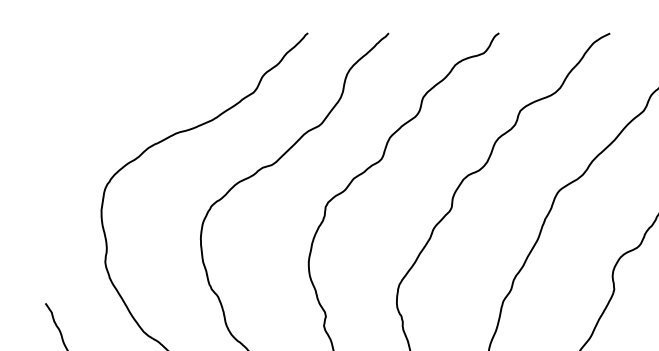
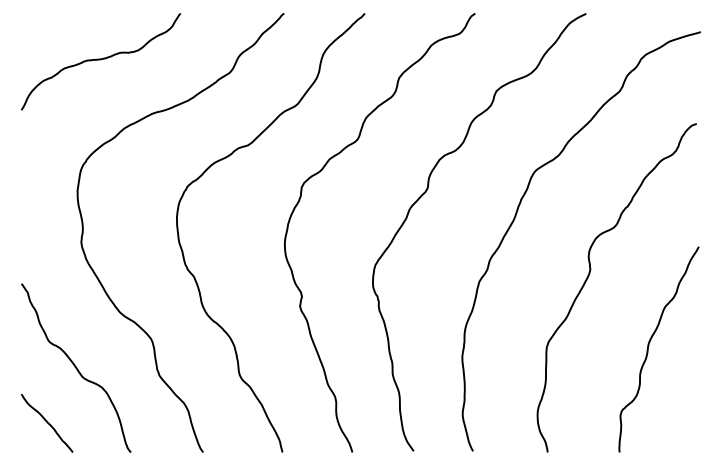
curve: (125, 80) -> (101, 60), added

